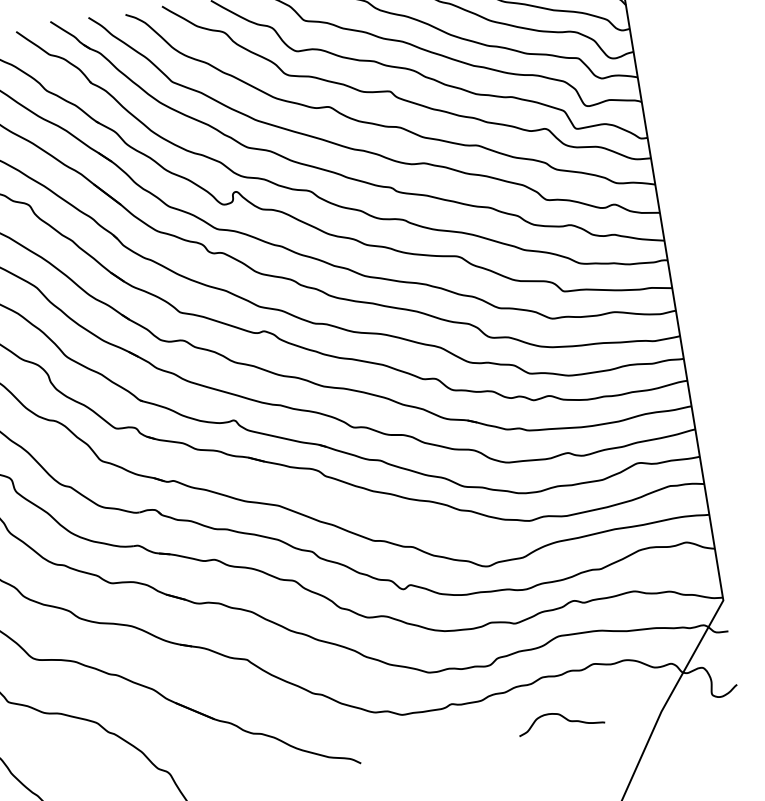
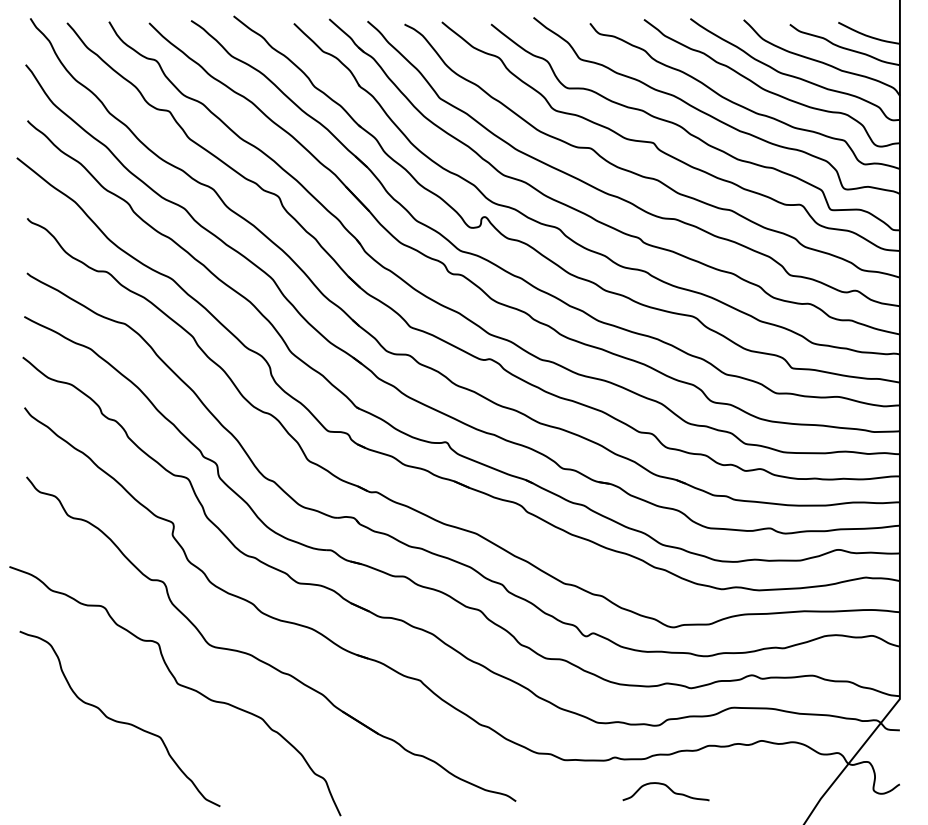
curve: (560, 716) -> (666, 787), moved

